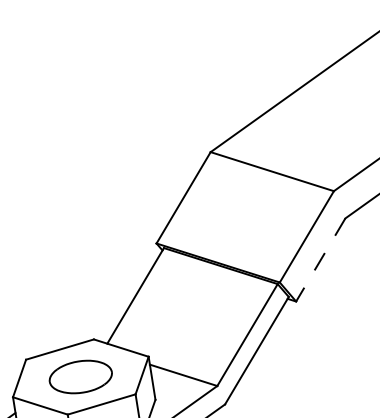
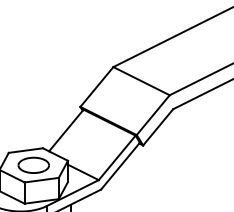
line: (321, 260) -> (158, 127), dashed -> solid

